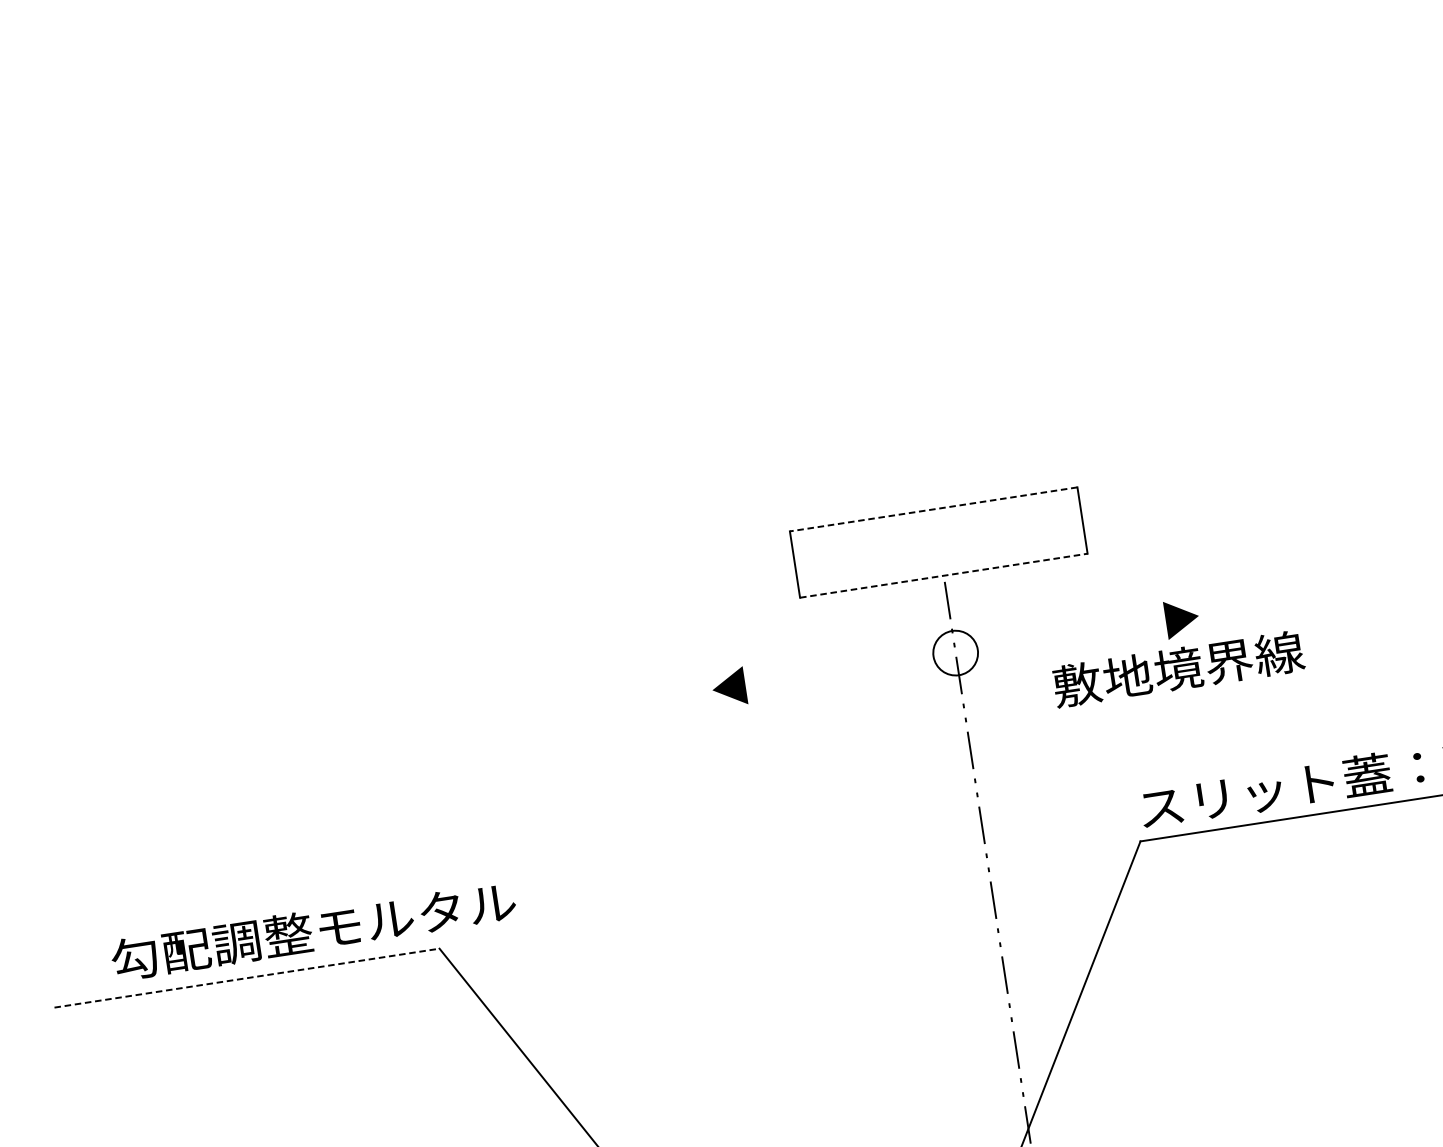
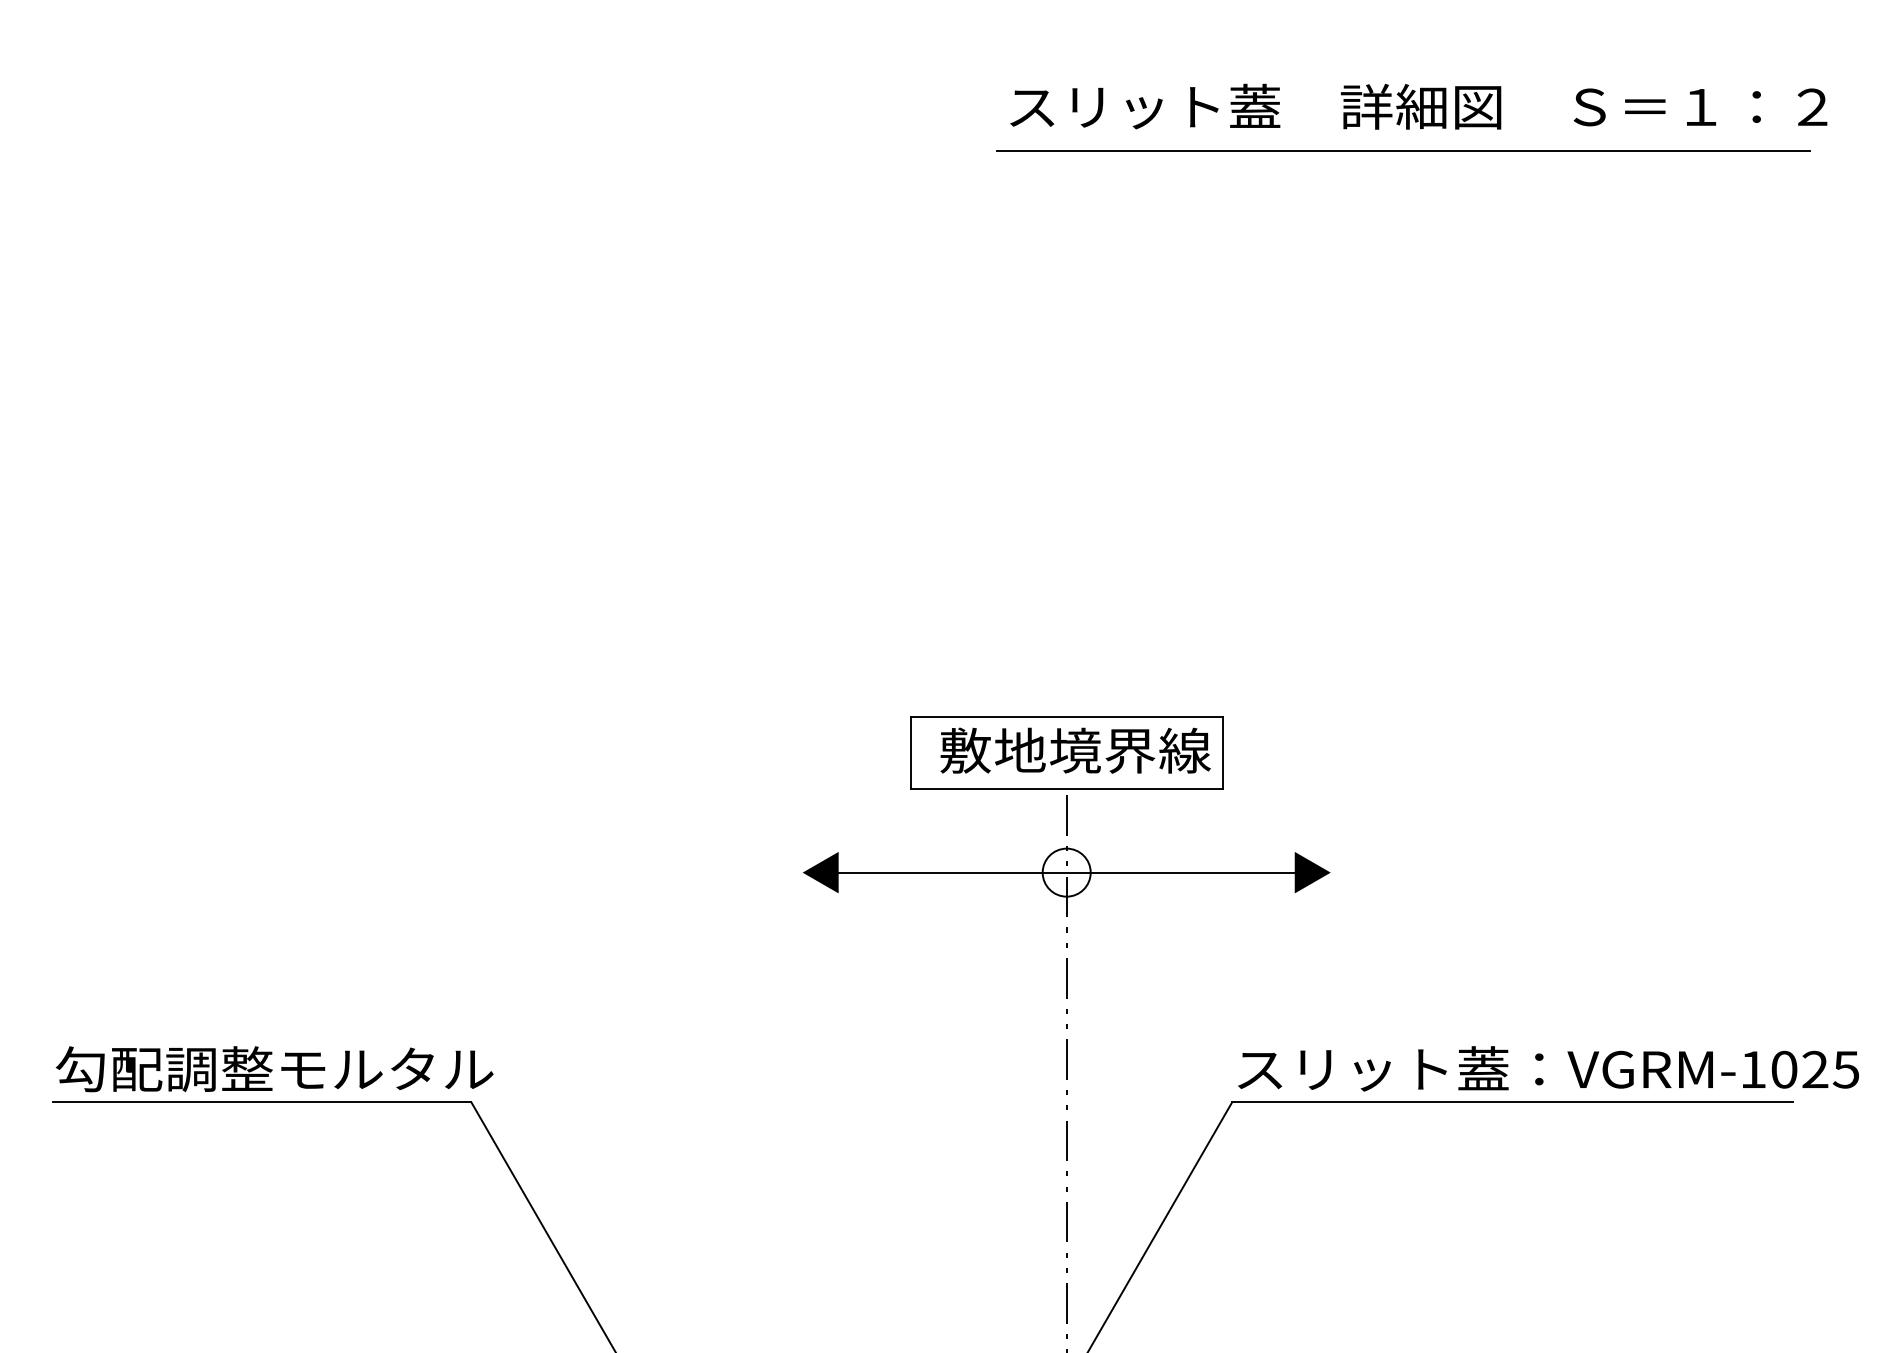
line: (933, 509) -> (1066, 716), dashed -> solid
line: (944, 575) -> (1067, 788), dashed -> solid
line: (955, 653) -> (1066, 872), added
text: (1178, 668) -> (1075, 750), moved
text: (313, 931) -> (274, 1069), moved
line: (247, 978) -> (262, 1102), dashed -> solid

